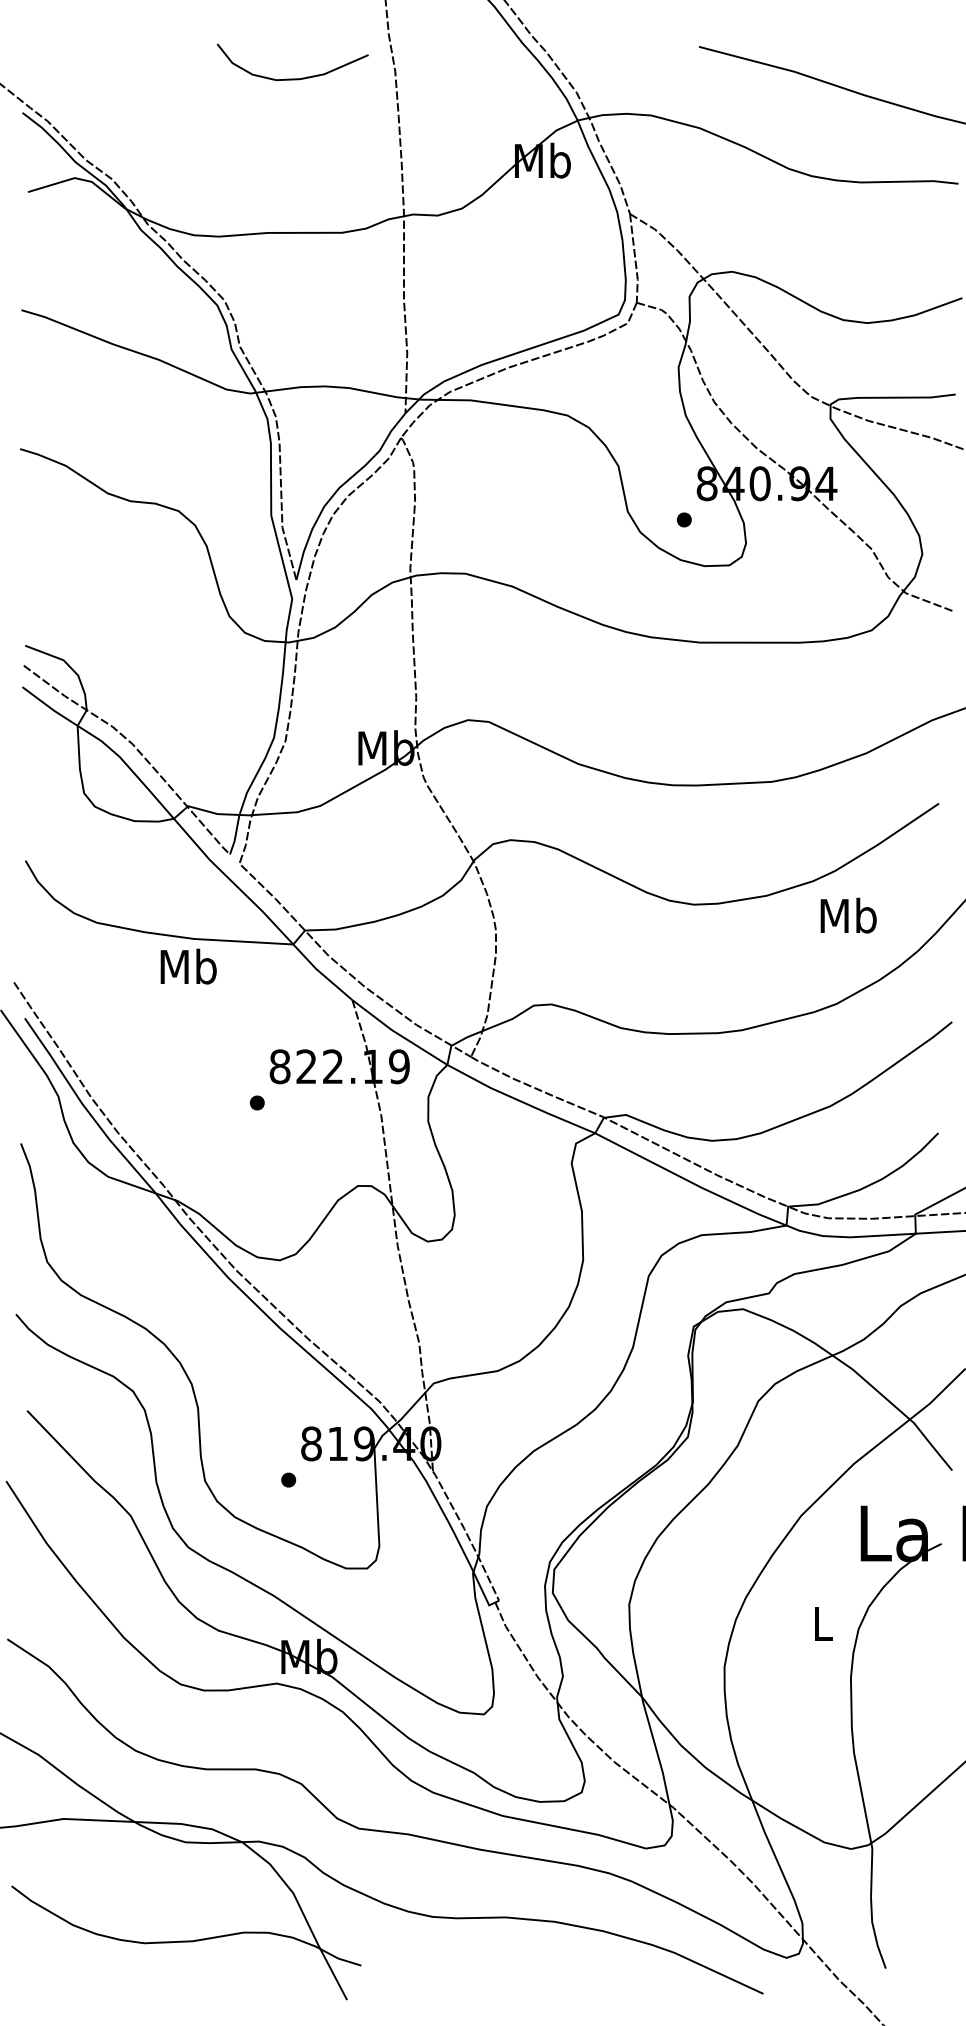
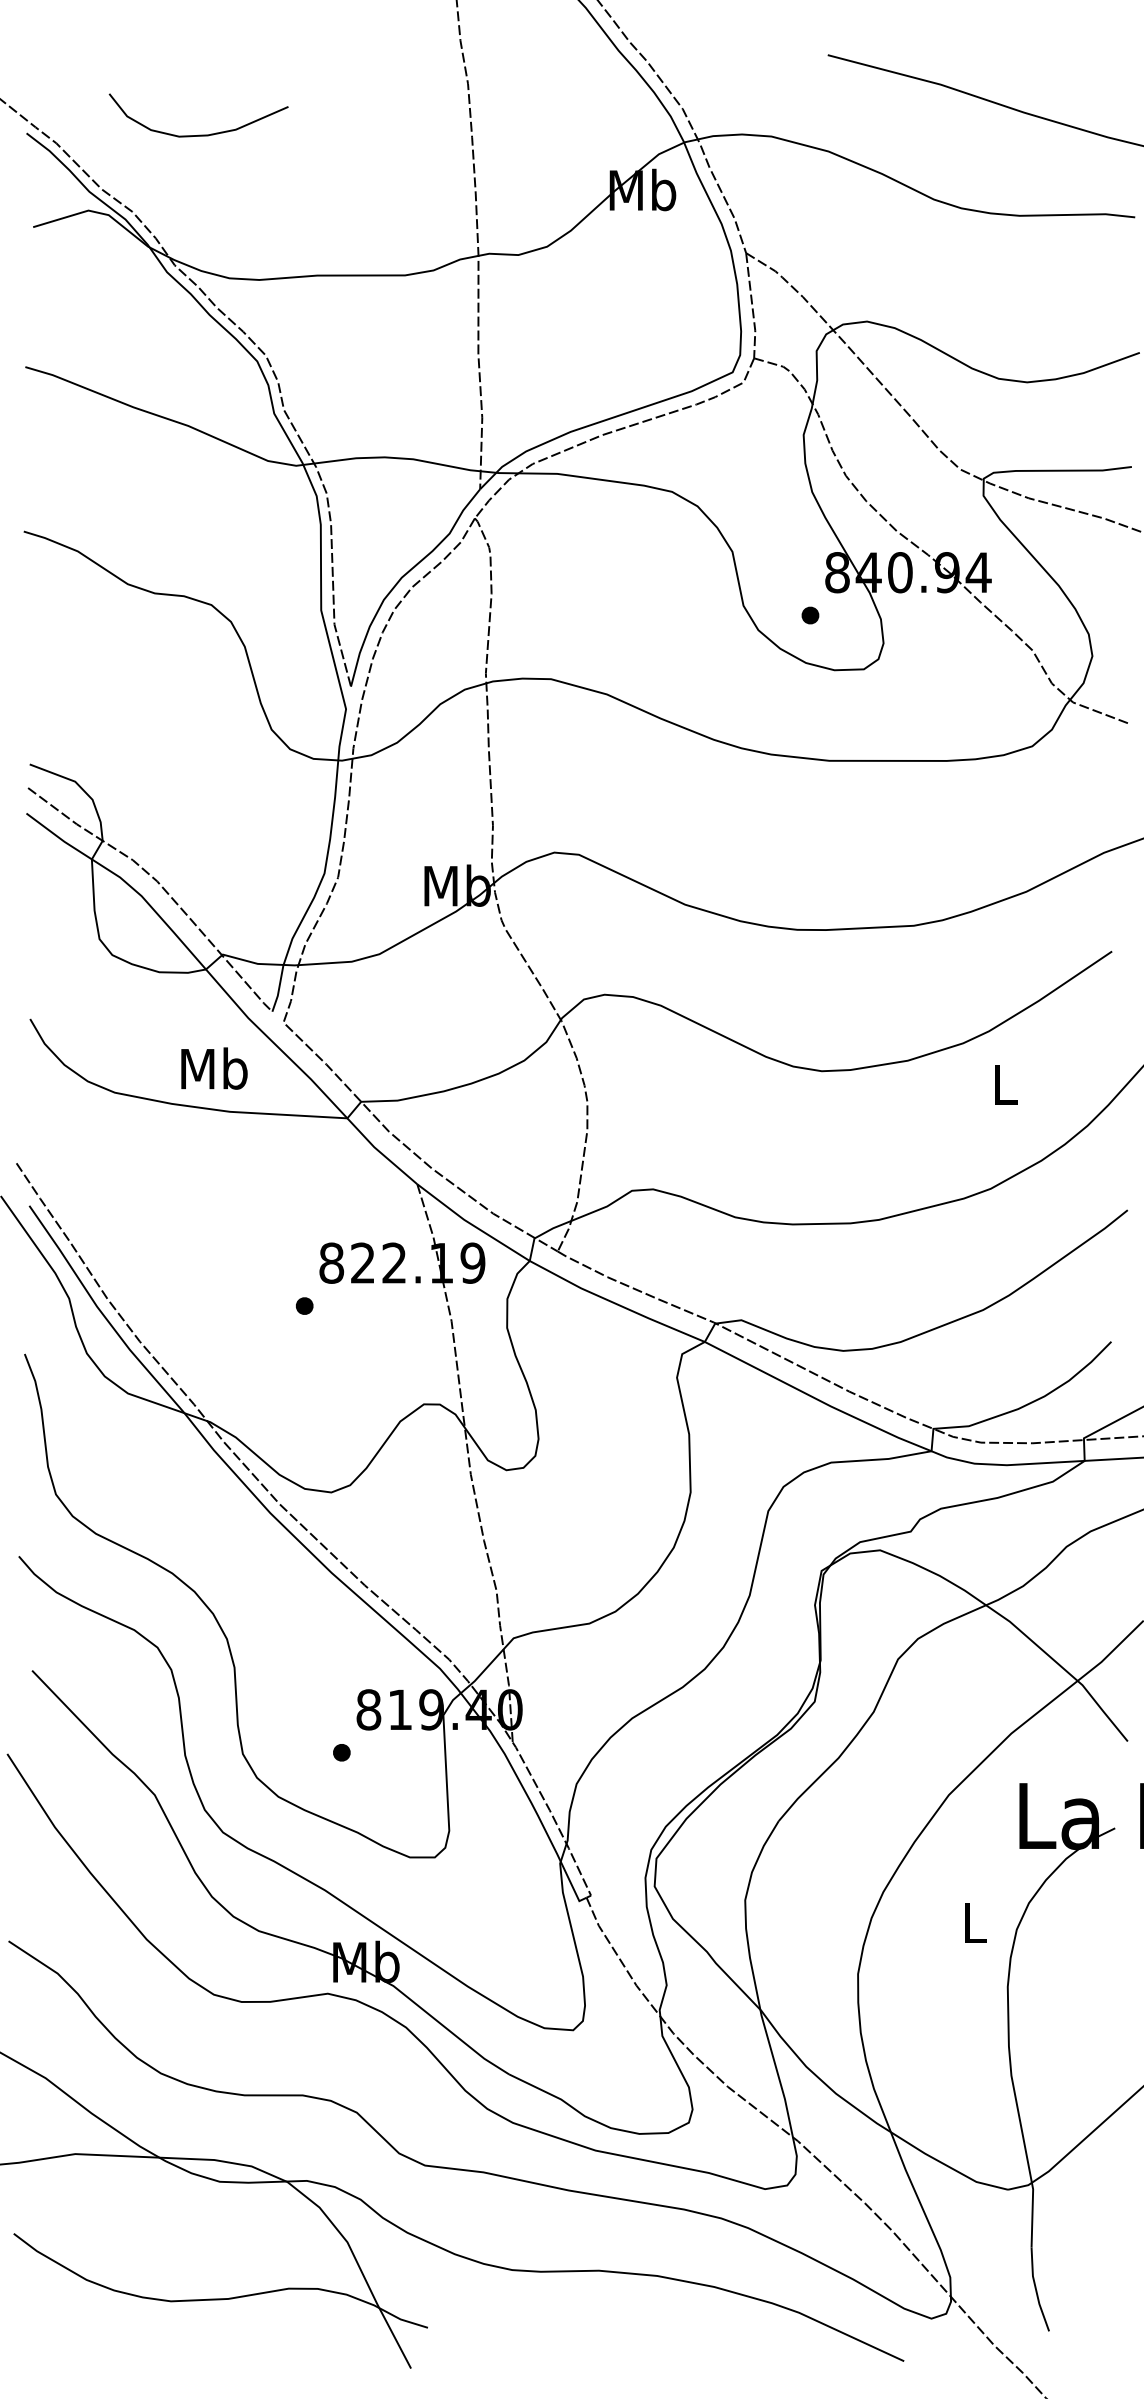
curve: (292, 78) -> (198, 134), moved
text: (849, 915) -> (1005, 1084), Mb -> L
text: (188, 966) -> (214, 1068), moved

